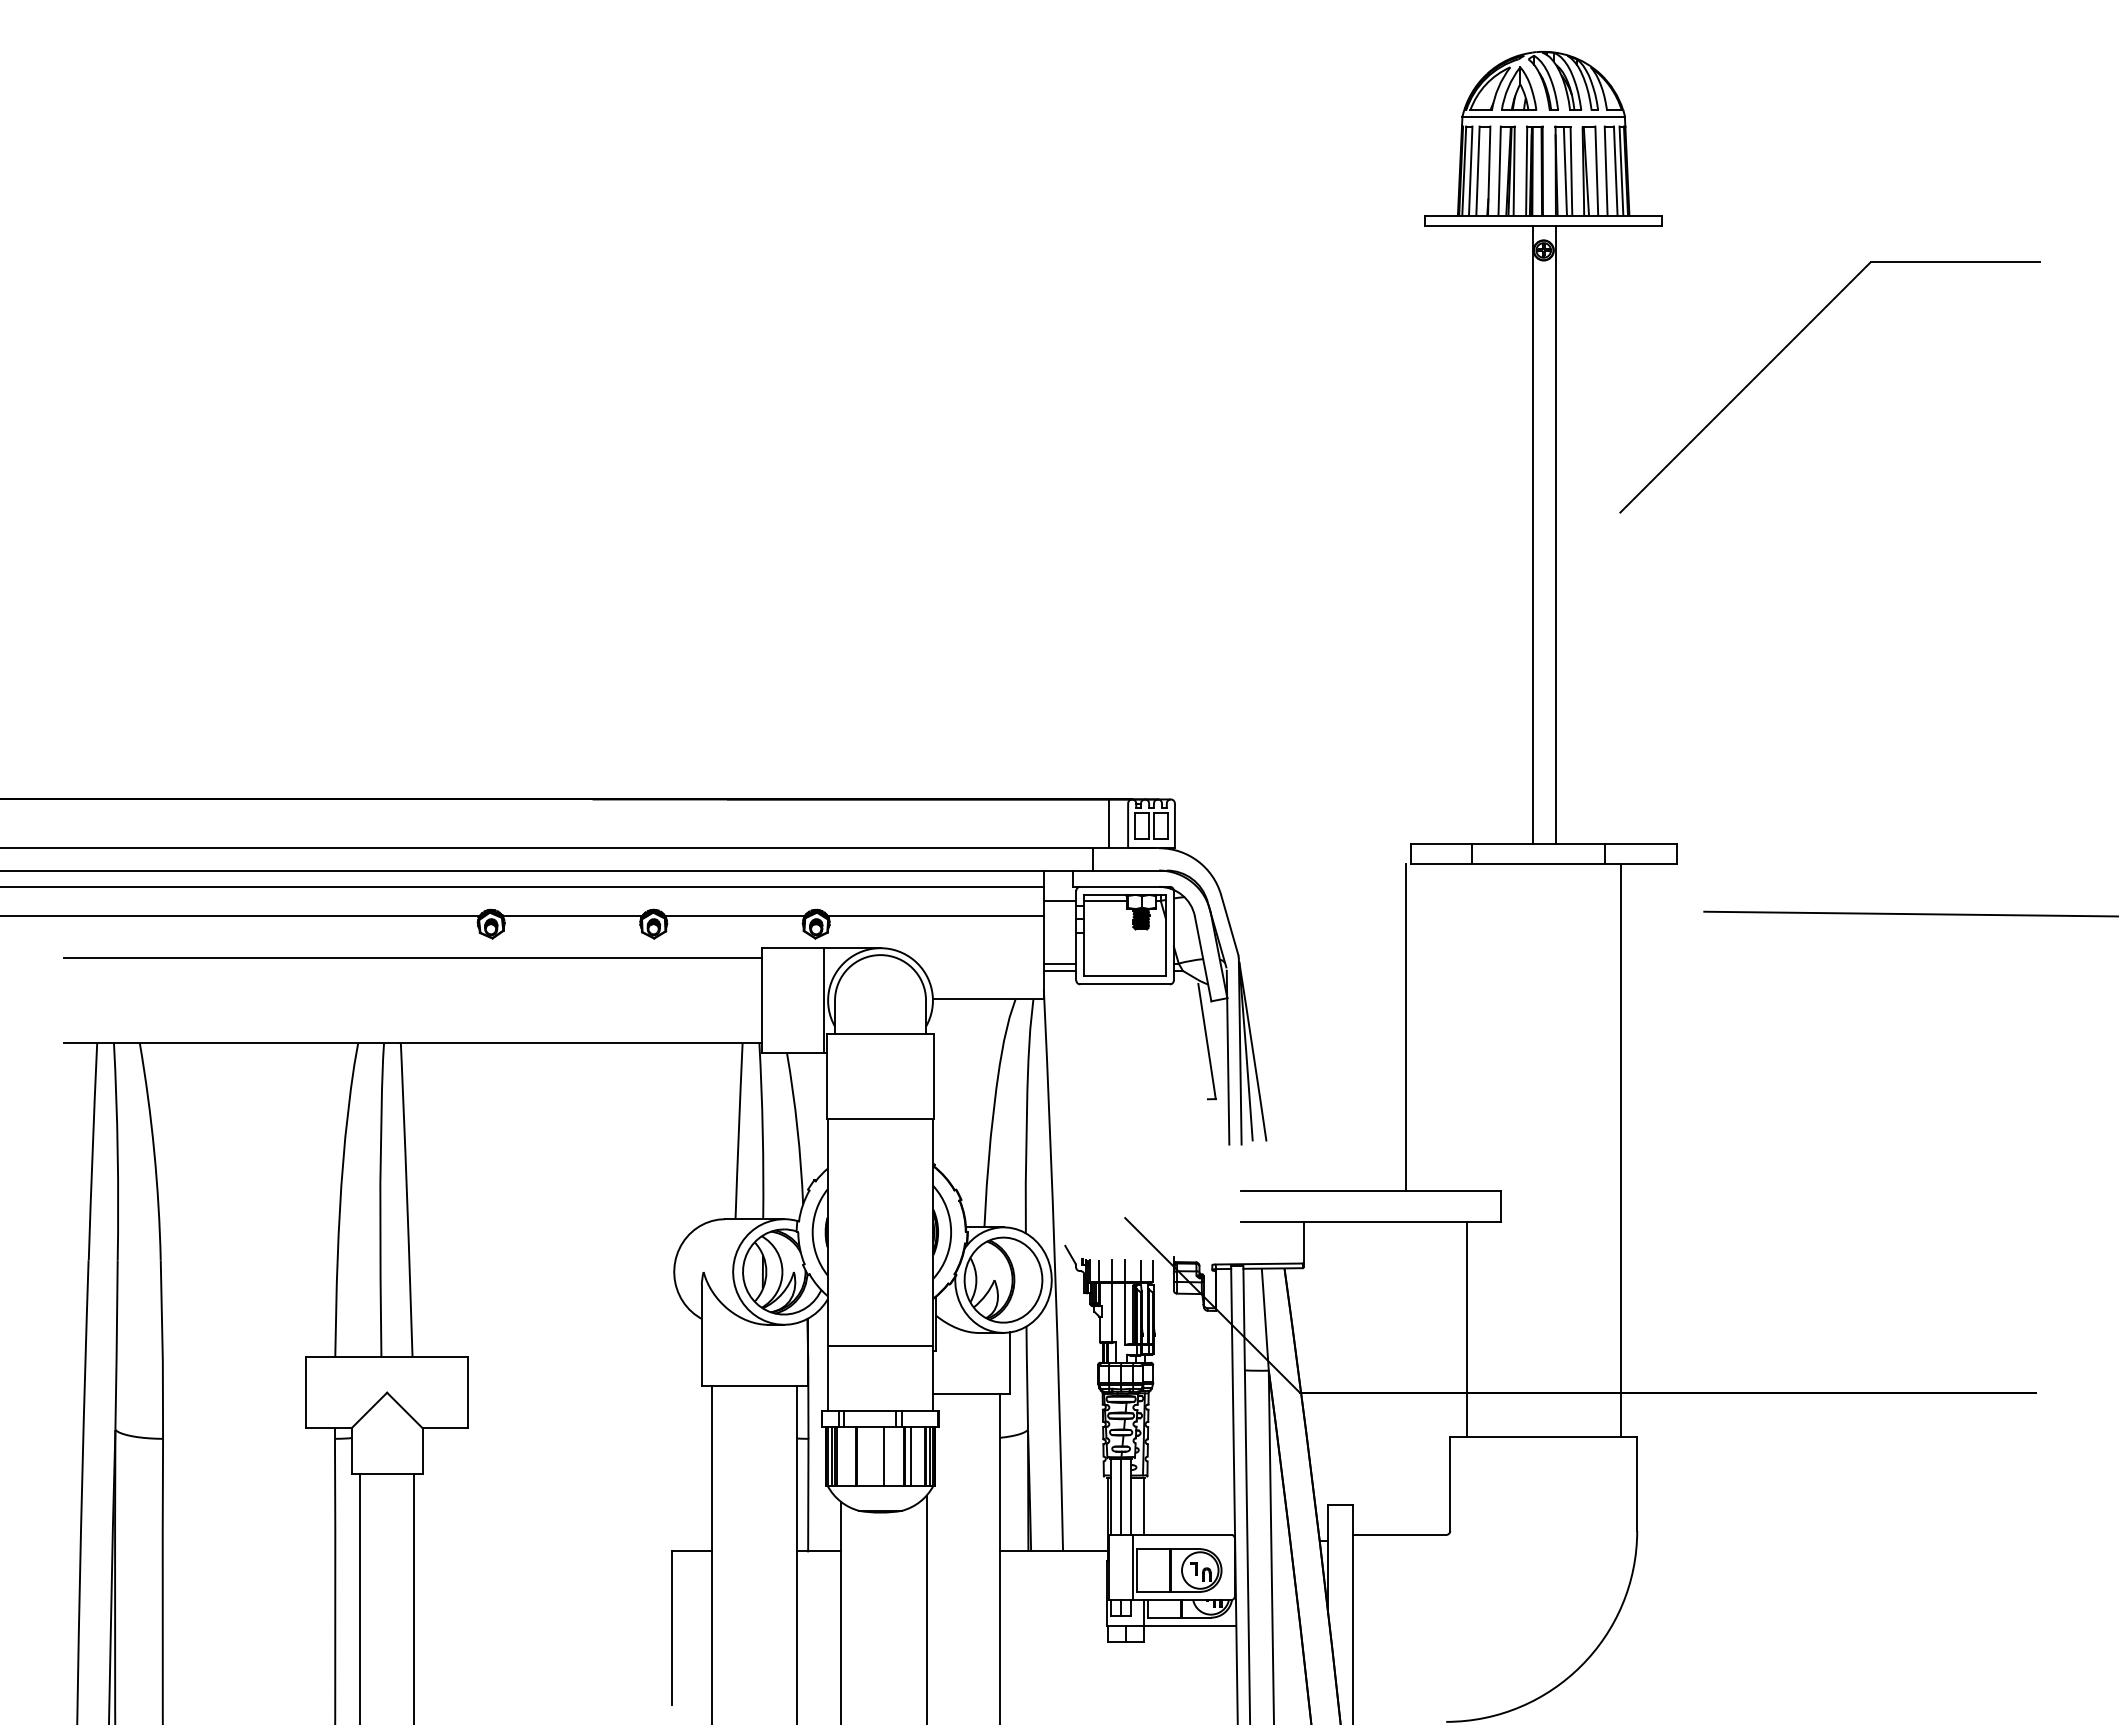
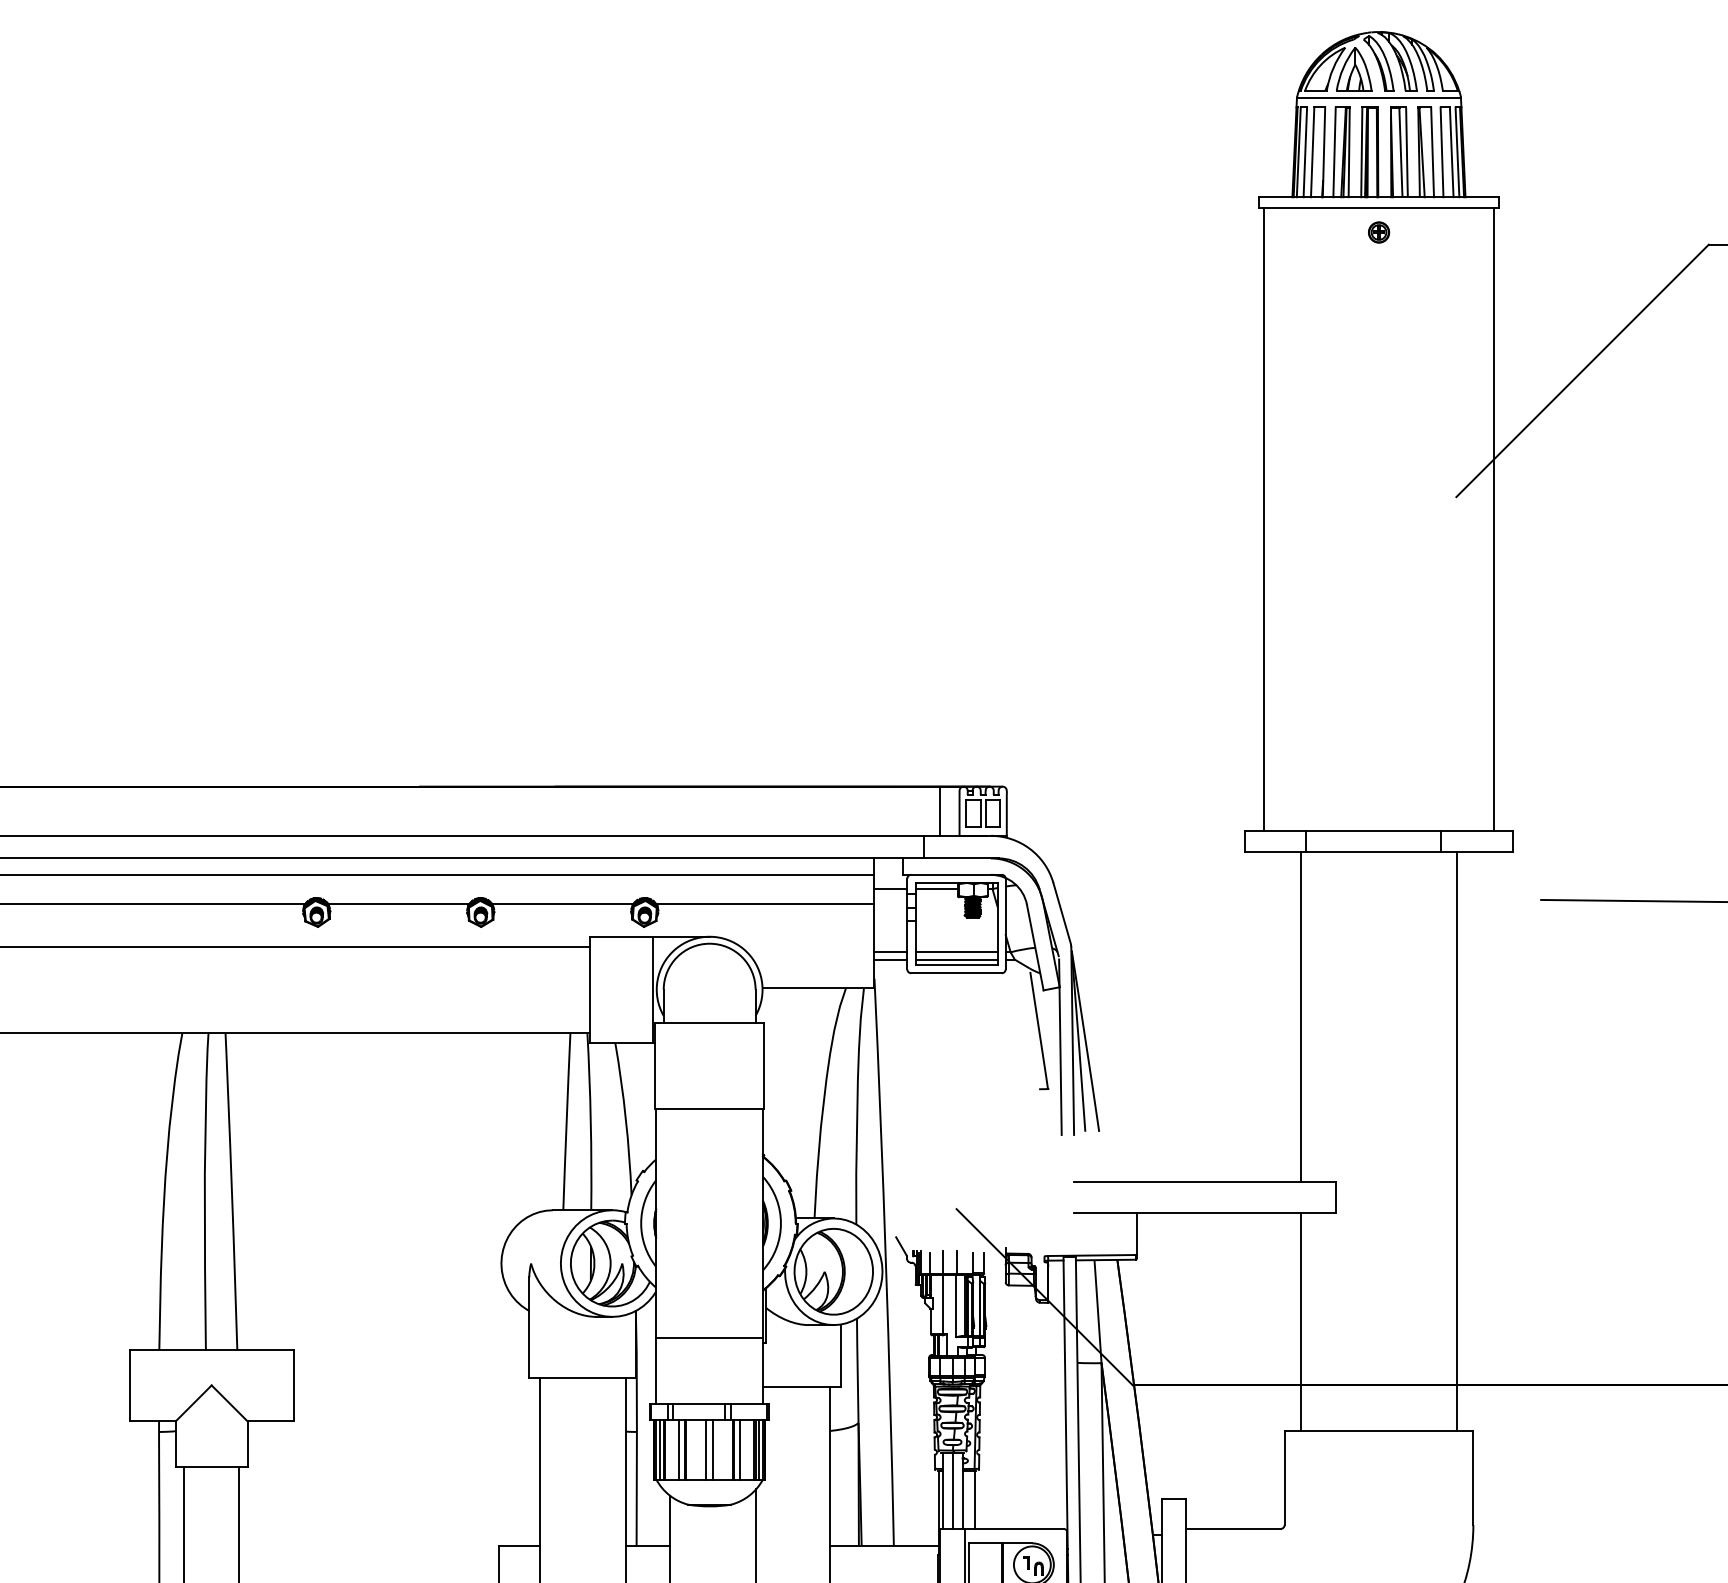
line: (1532, 534) -> (1263, 519), moved
line: (1555, 534) -> (1493, 519), moved
line: (1124, 963) -> (955, 952), added
line: (1124, 970) -> (955, 959), added
line: (1405, 1027) -> (1301, 1016), moved
line: (850, 1456) -> (679, 1449), added
line: (877, 1456) -> (706, 1449), added

